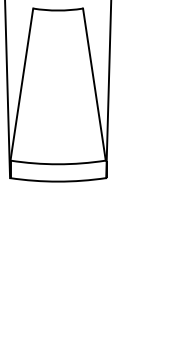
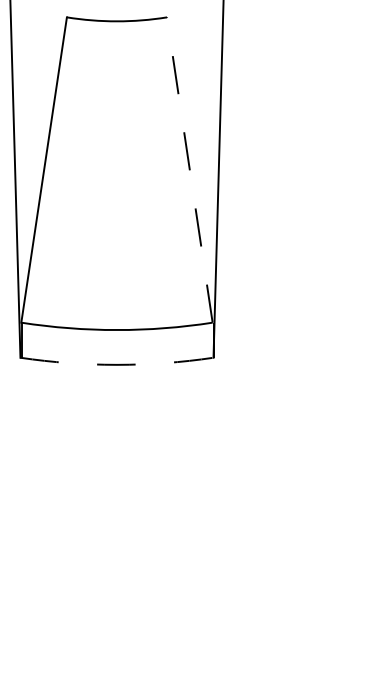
line: (94, 84) -> (189, 169), solid -> dashed
arc: (58, 181) -> (117, 364), solid -> dashed

